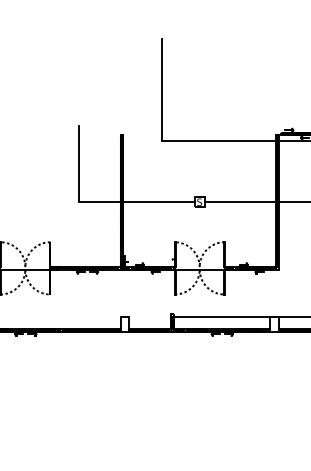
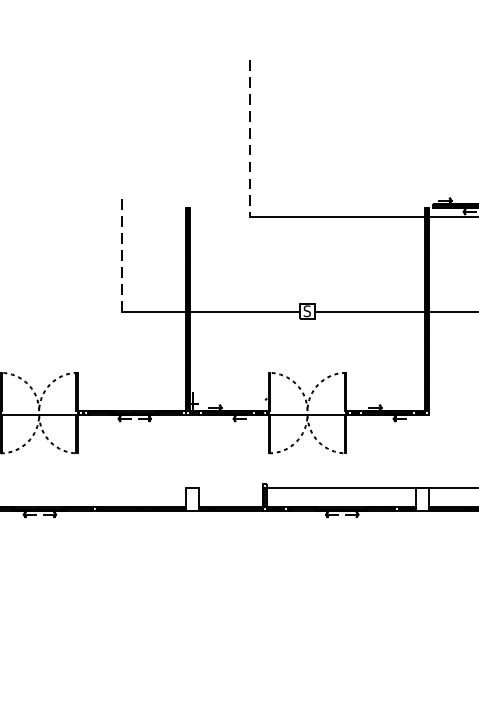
line: (162, 90) -> (250, 139), solid -> dashed
line: (79, 164) -> (122, 253), solid -> dashed

